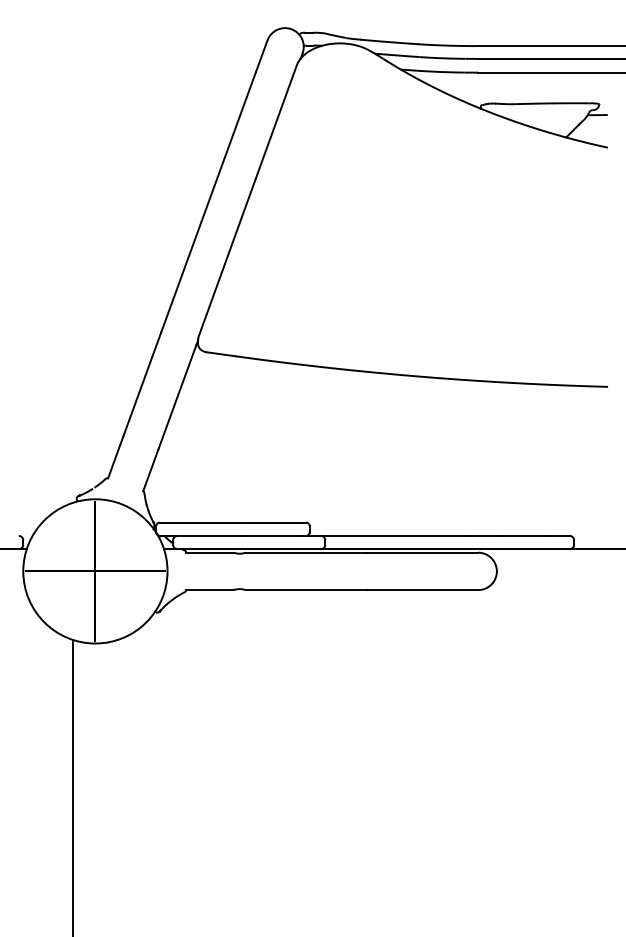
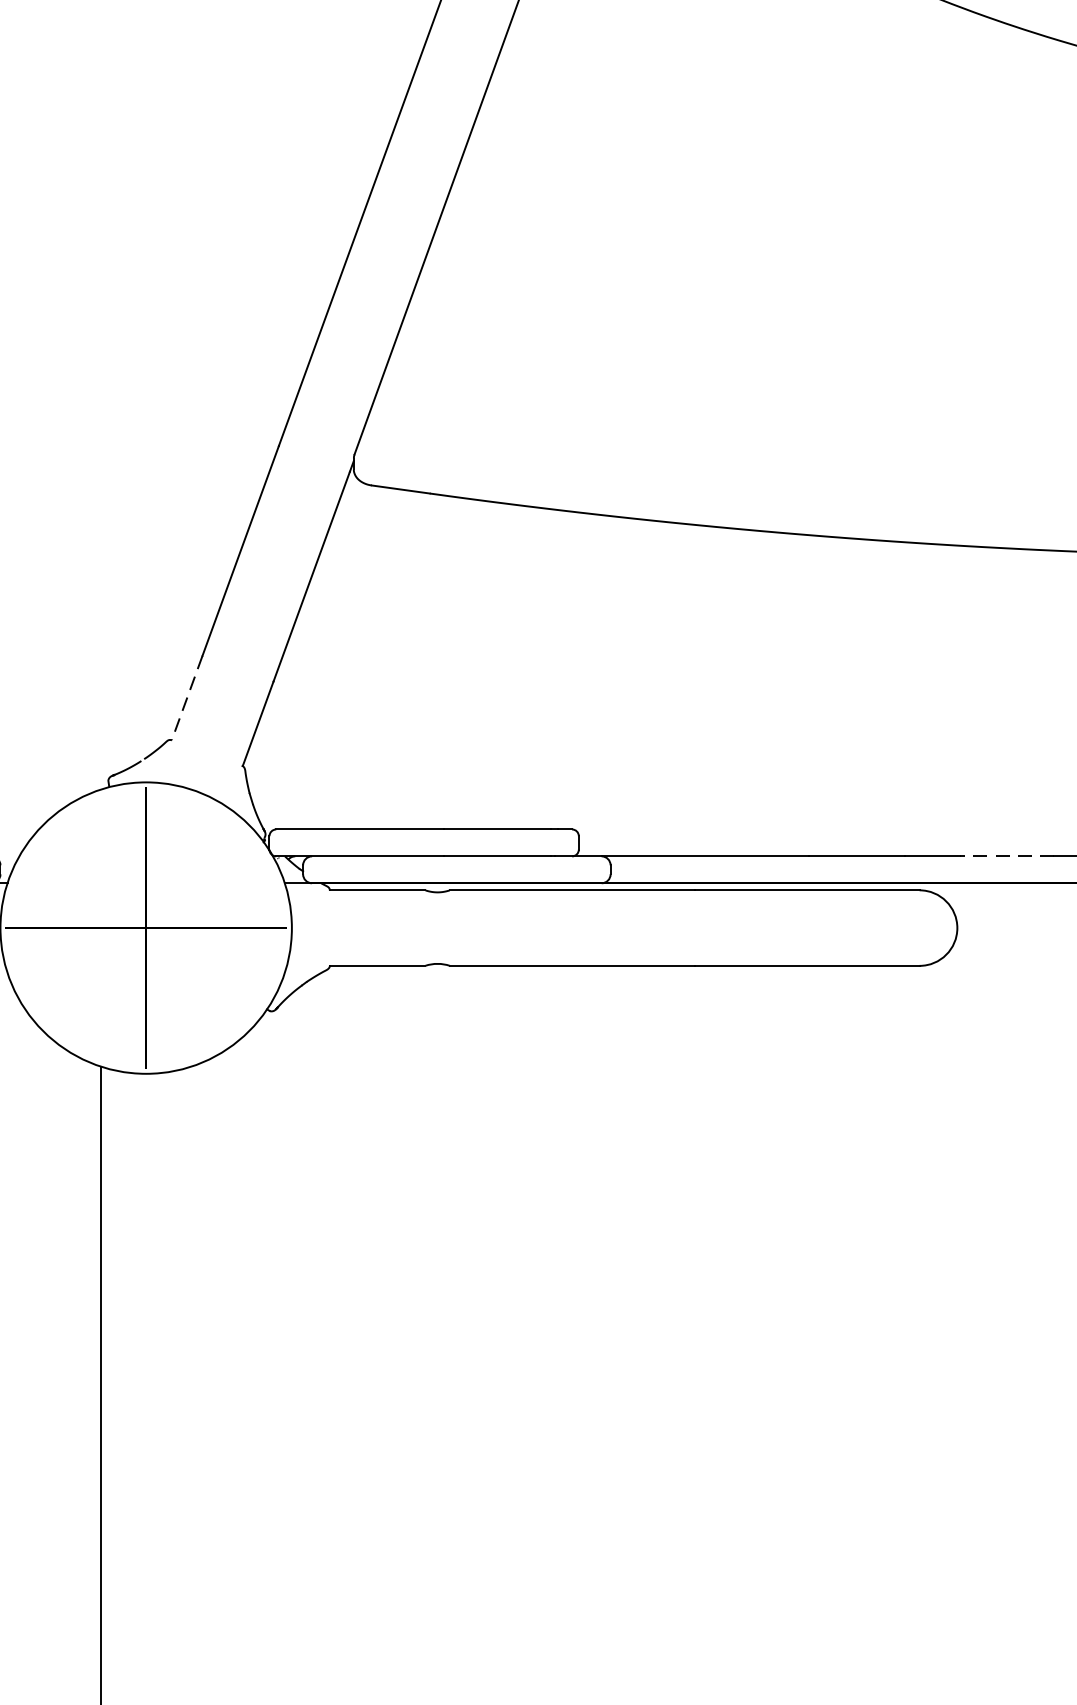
line: (115, 457) -> (186, 697), solid -> dashed
line: (520, 535) -> (1005, 855), solid -> dashed

